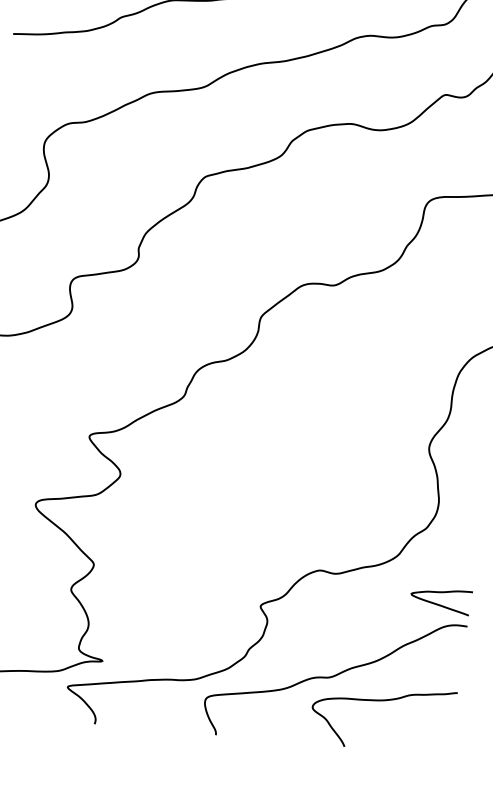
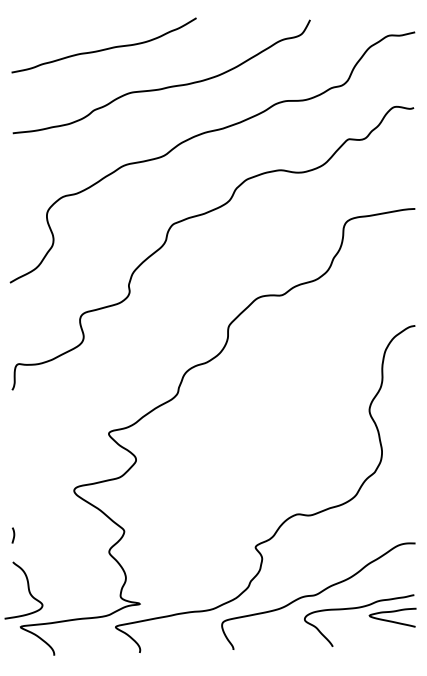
curve: (440, 603) -> (392, 620), moved

